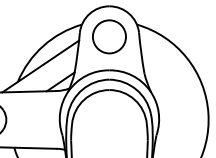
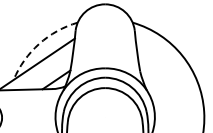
circle: (109, 36) -> (105, 34), removed
arc: (43, 46) -> (39, 44), solid -> dashed

